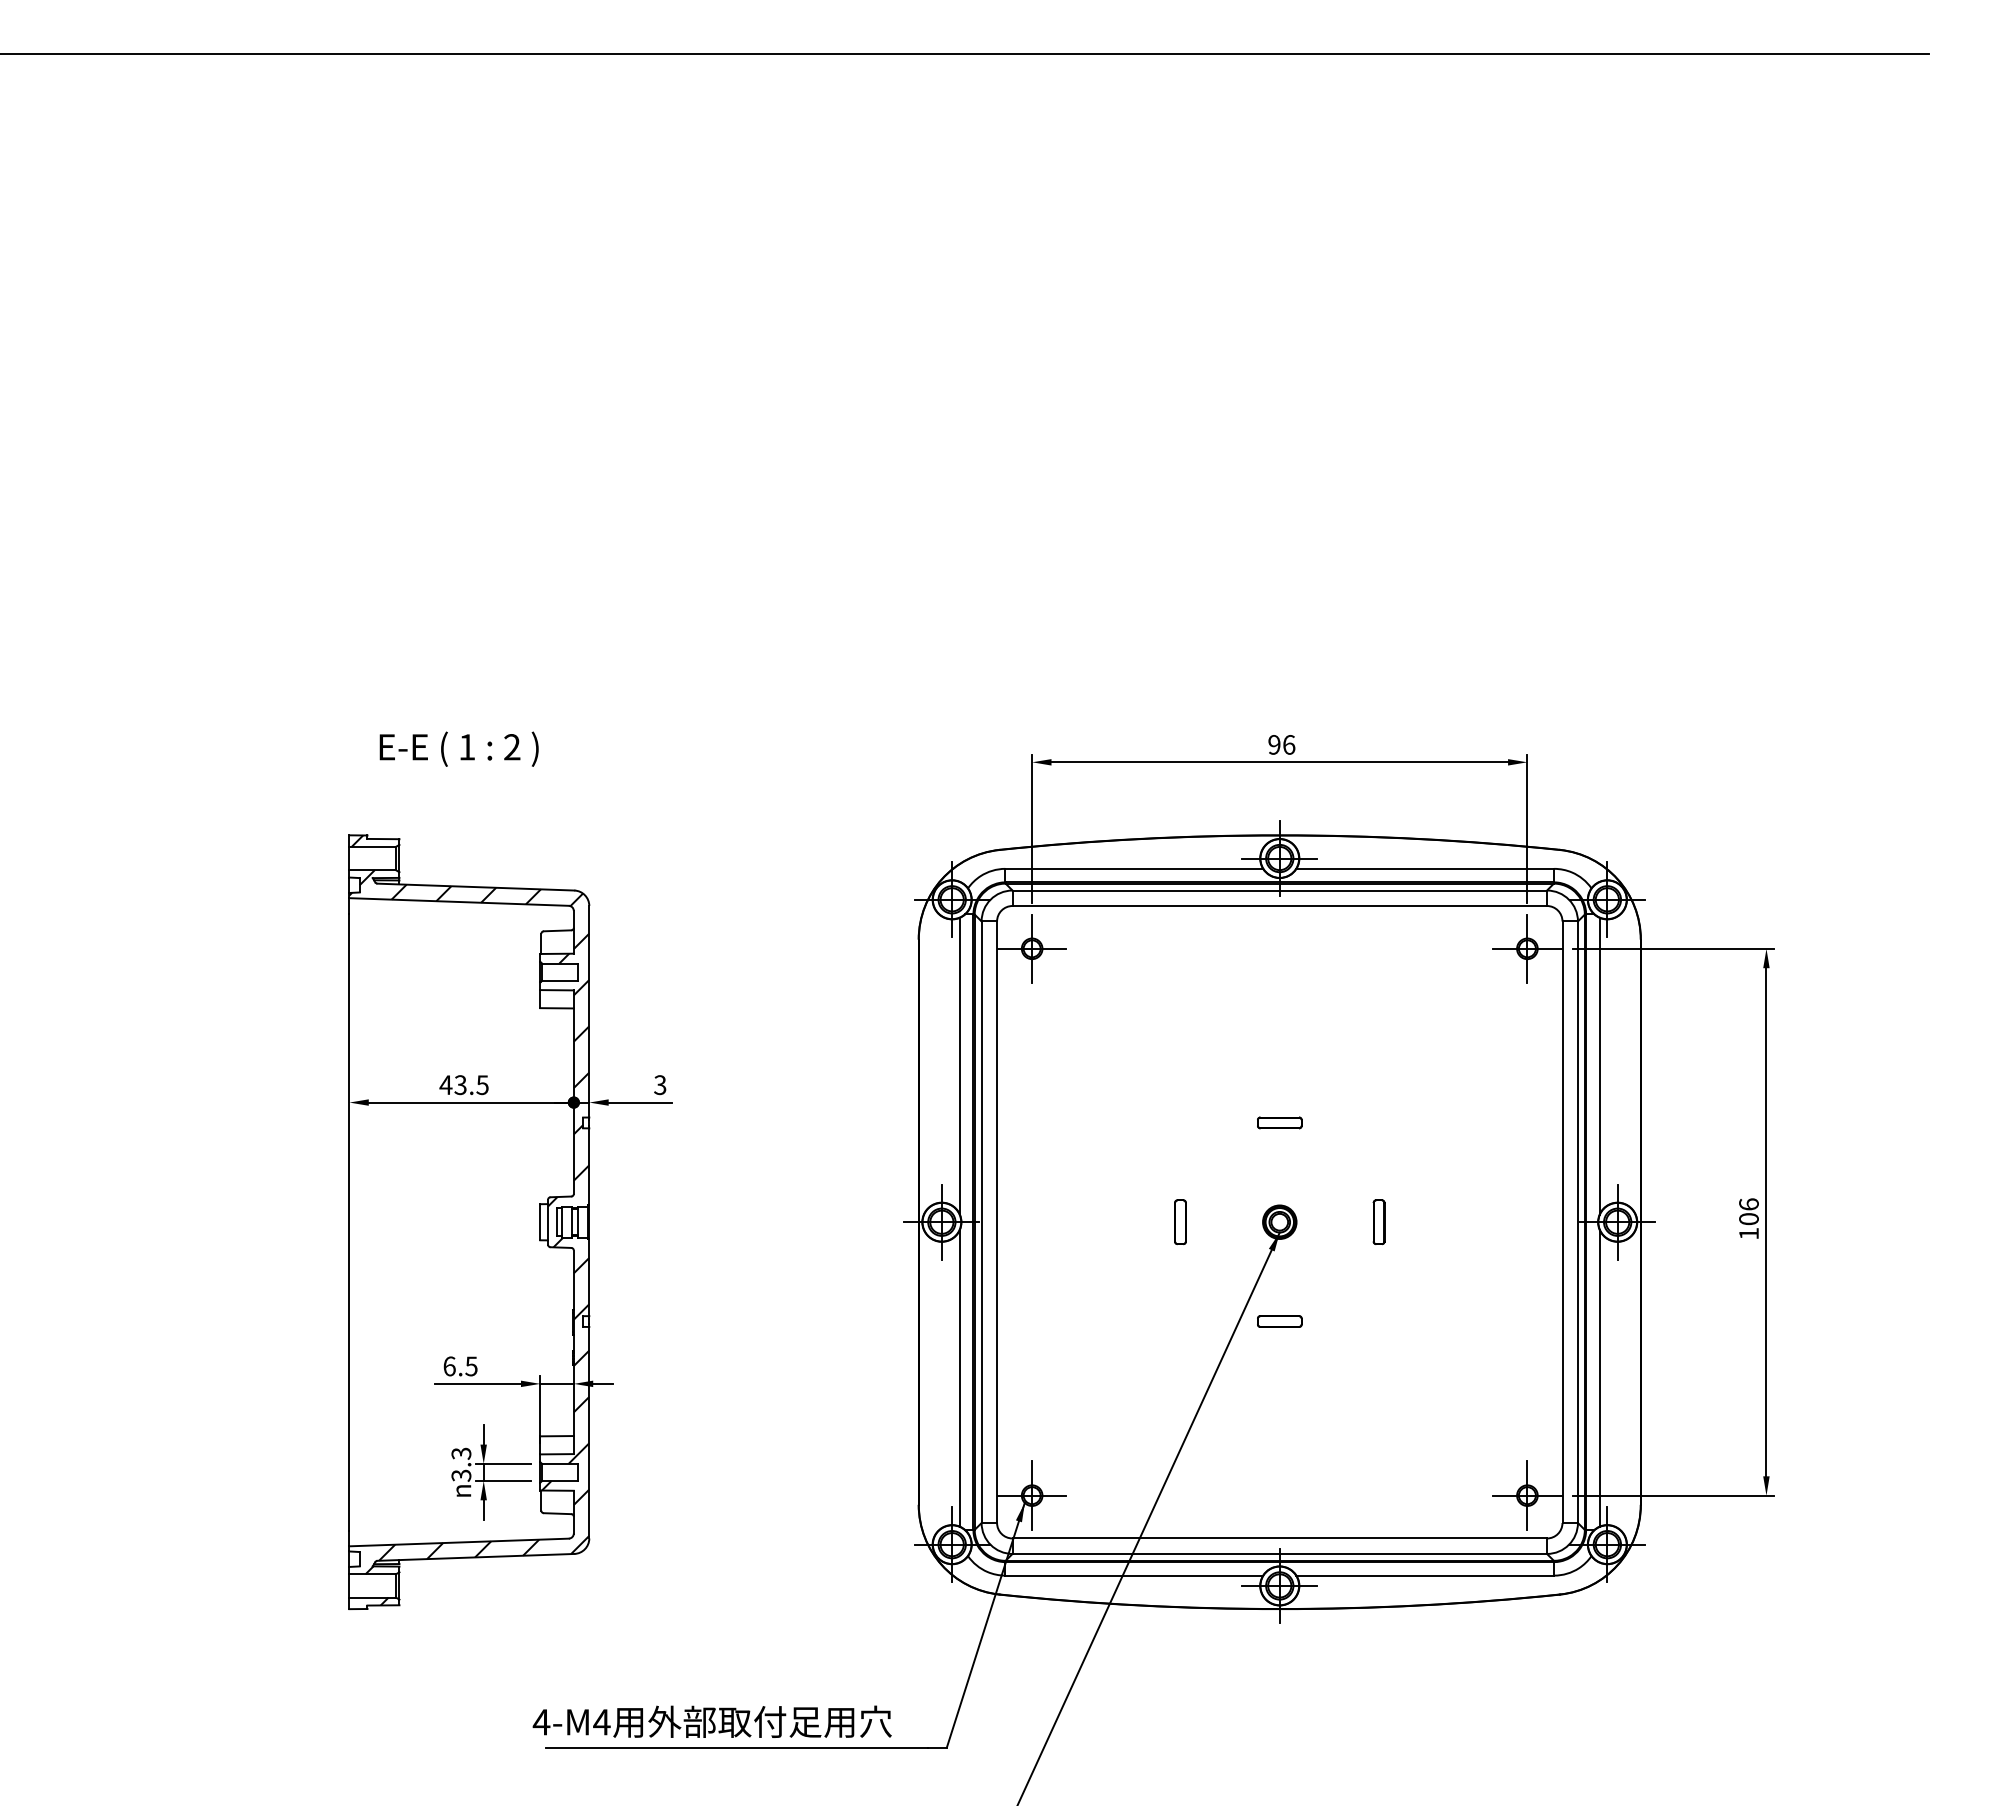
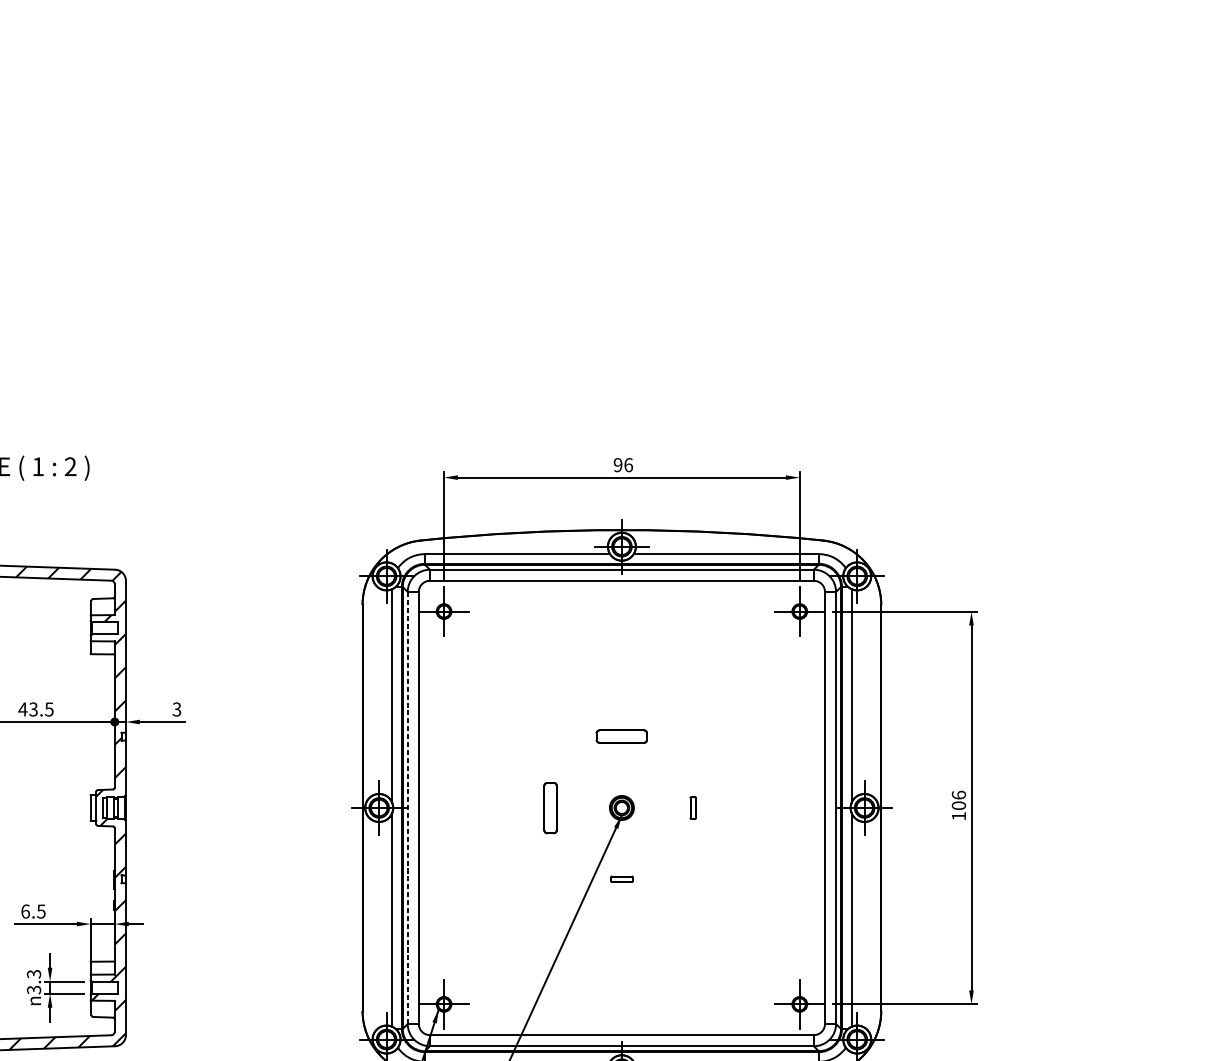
part: (1279, 1122) -> (621, 736), size x1.6
part: (1180, 1221) -> (550, 807), size x1.6
line: (981, 1222) -> (407, 808), solid -> dashed
part: (1378, 1222) -> (692, 808), size x0.7
part: (1279, 1321) -> (621, 879), size x0.7

